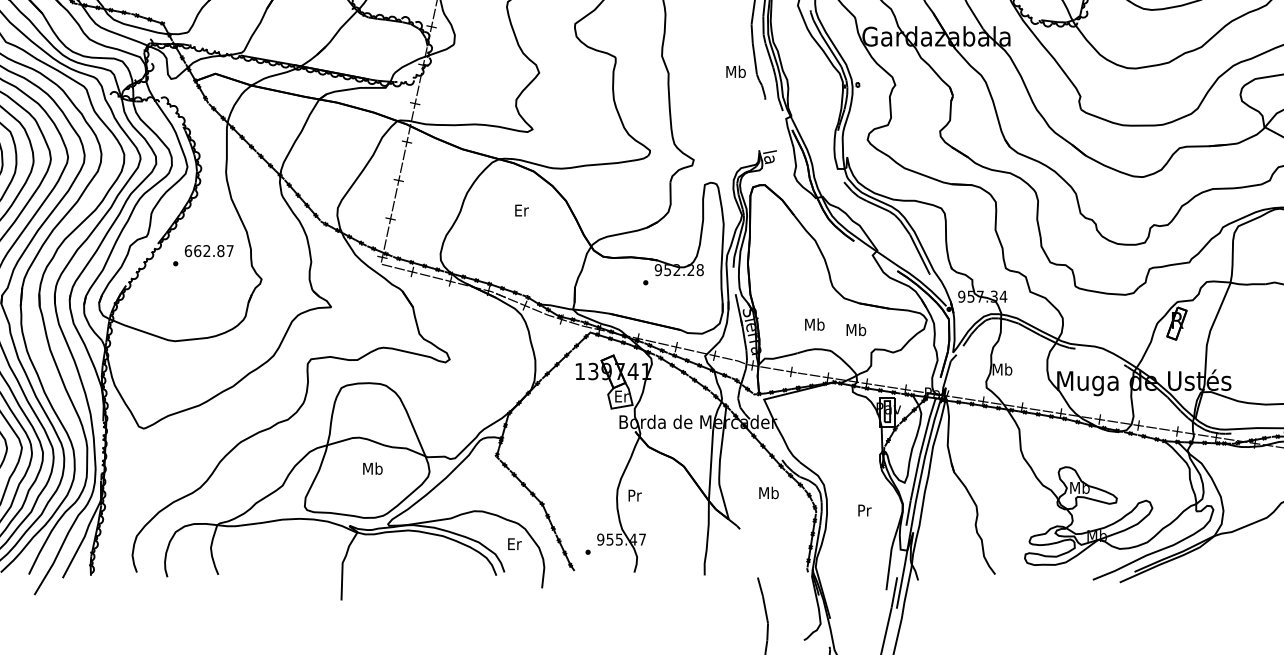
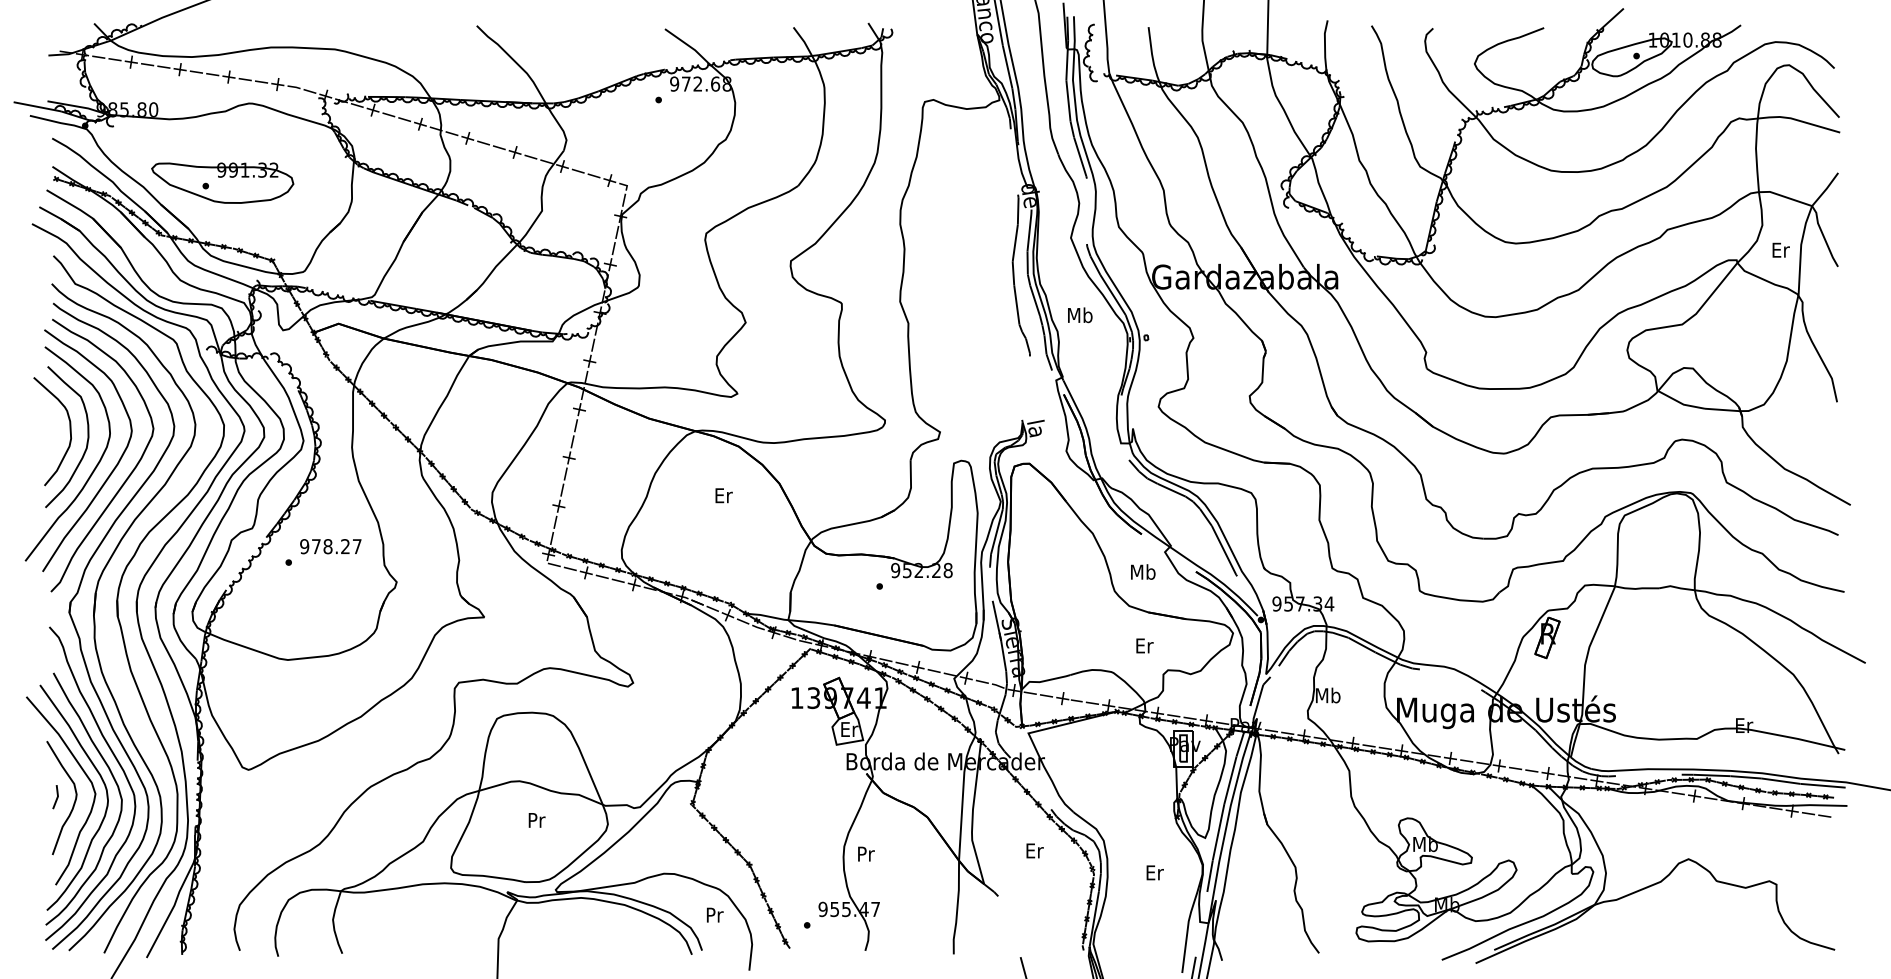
text: (736, 71) -> (1080, 315), moved
text: (204, 250) -> (325, 546), 662.87 -> 978.27
text: (815, 324) -> (1143, 571), moved
text: (856, 329) -> (1144, 645), Mb -> Er
text: (372, 468) -> (536, 819), Mb -> Pr
text: (768, 492) -> (1034, 850), Mb -> Er
text: (864, 510) -> (1154, 872), Pr -> Er
text: (514, 543) -> (714, 914), Er -> Pr

